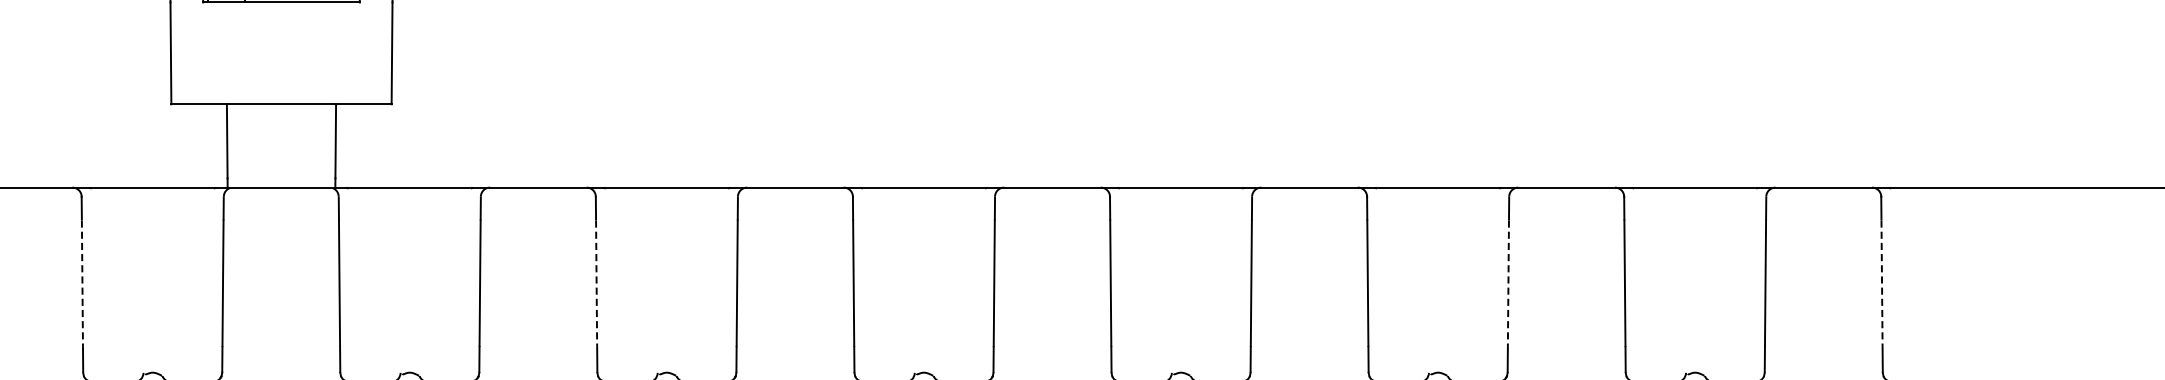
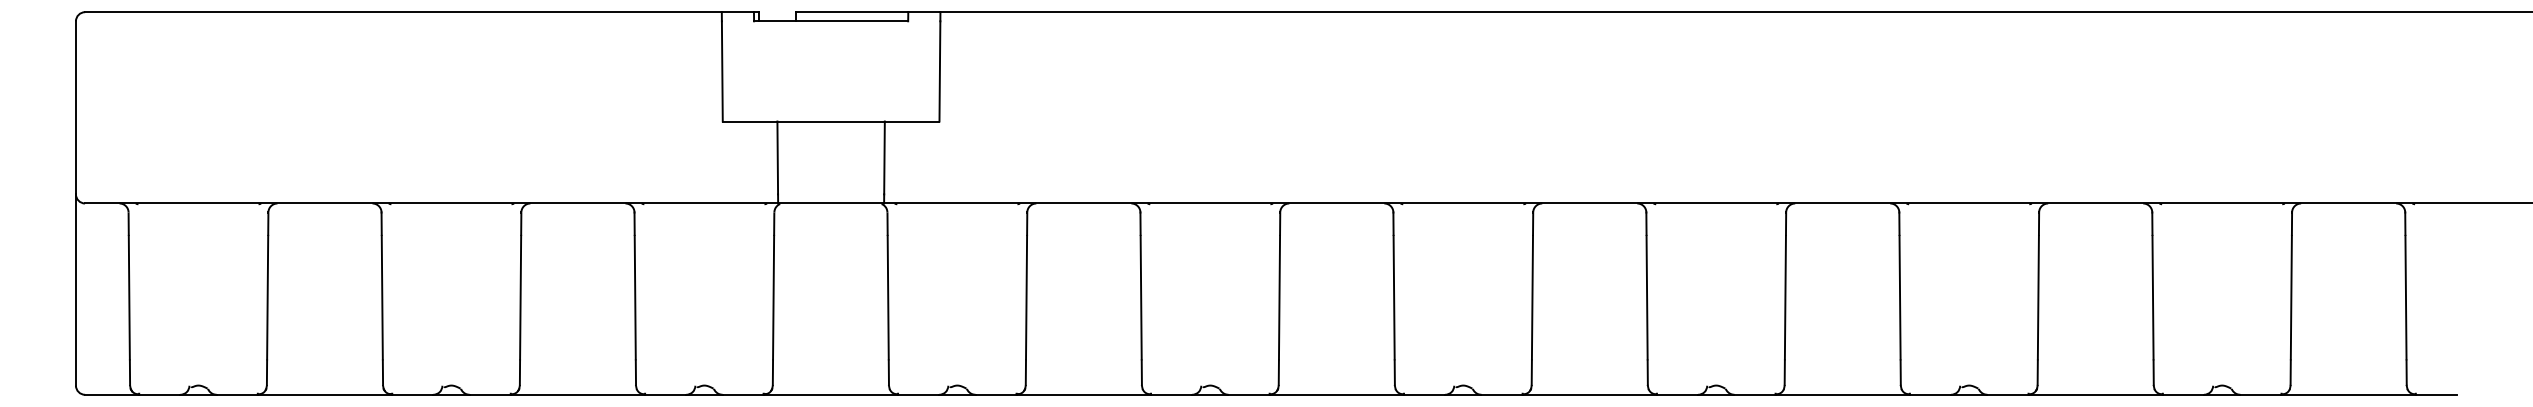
line: (82, 283) -> (635, 297), dashed -> solid
line: (596, 283) -> (1141, 297), dashed -> solid
line: (1508, 283) -> (2038, 297), dashed -> solid
line: (1881, 283) -> (2405, 297), dashed -> solid

